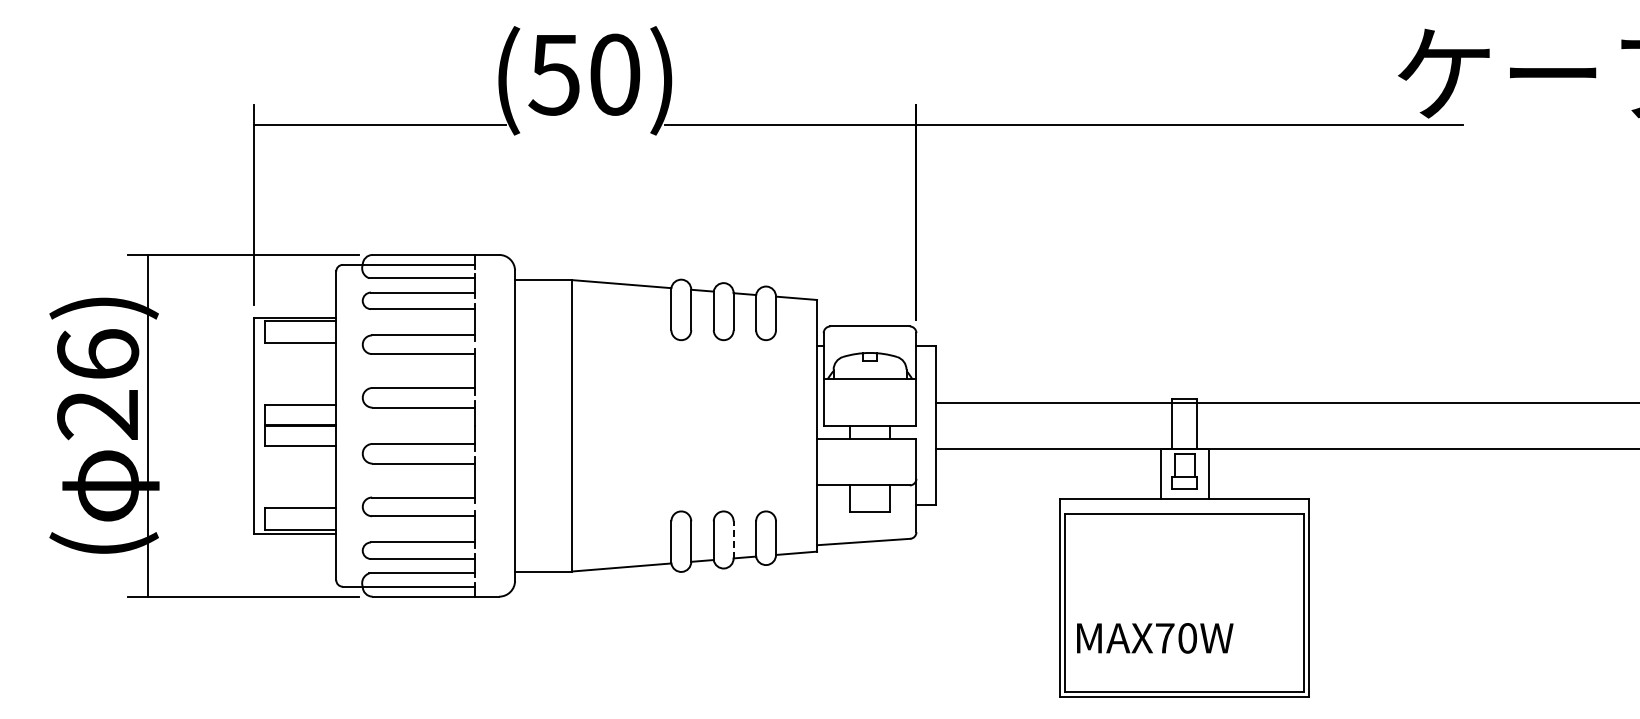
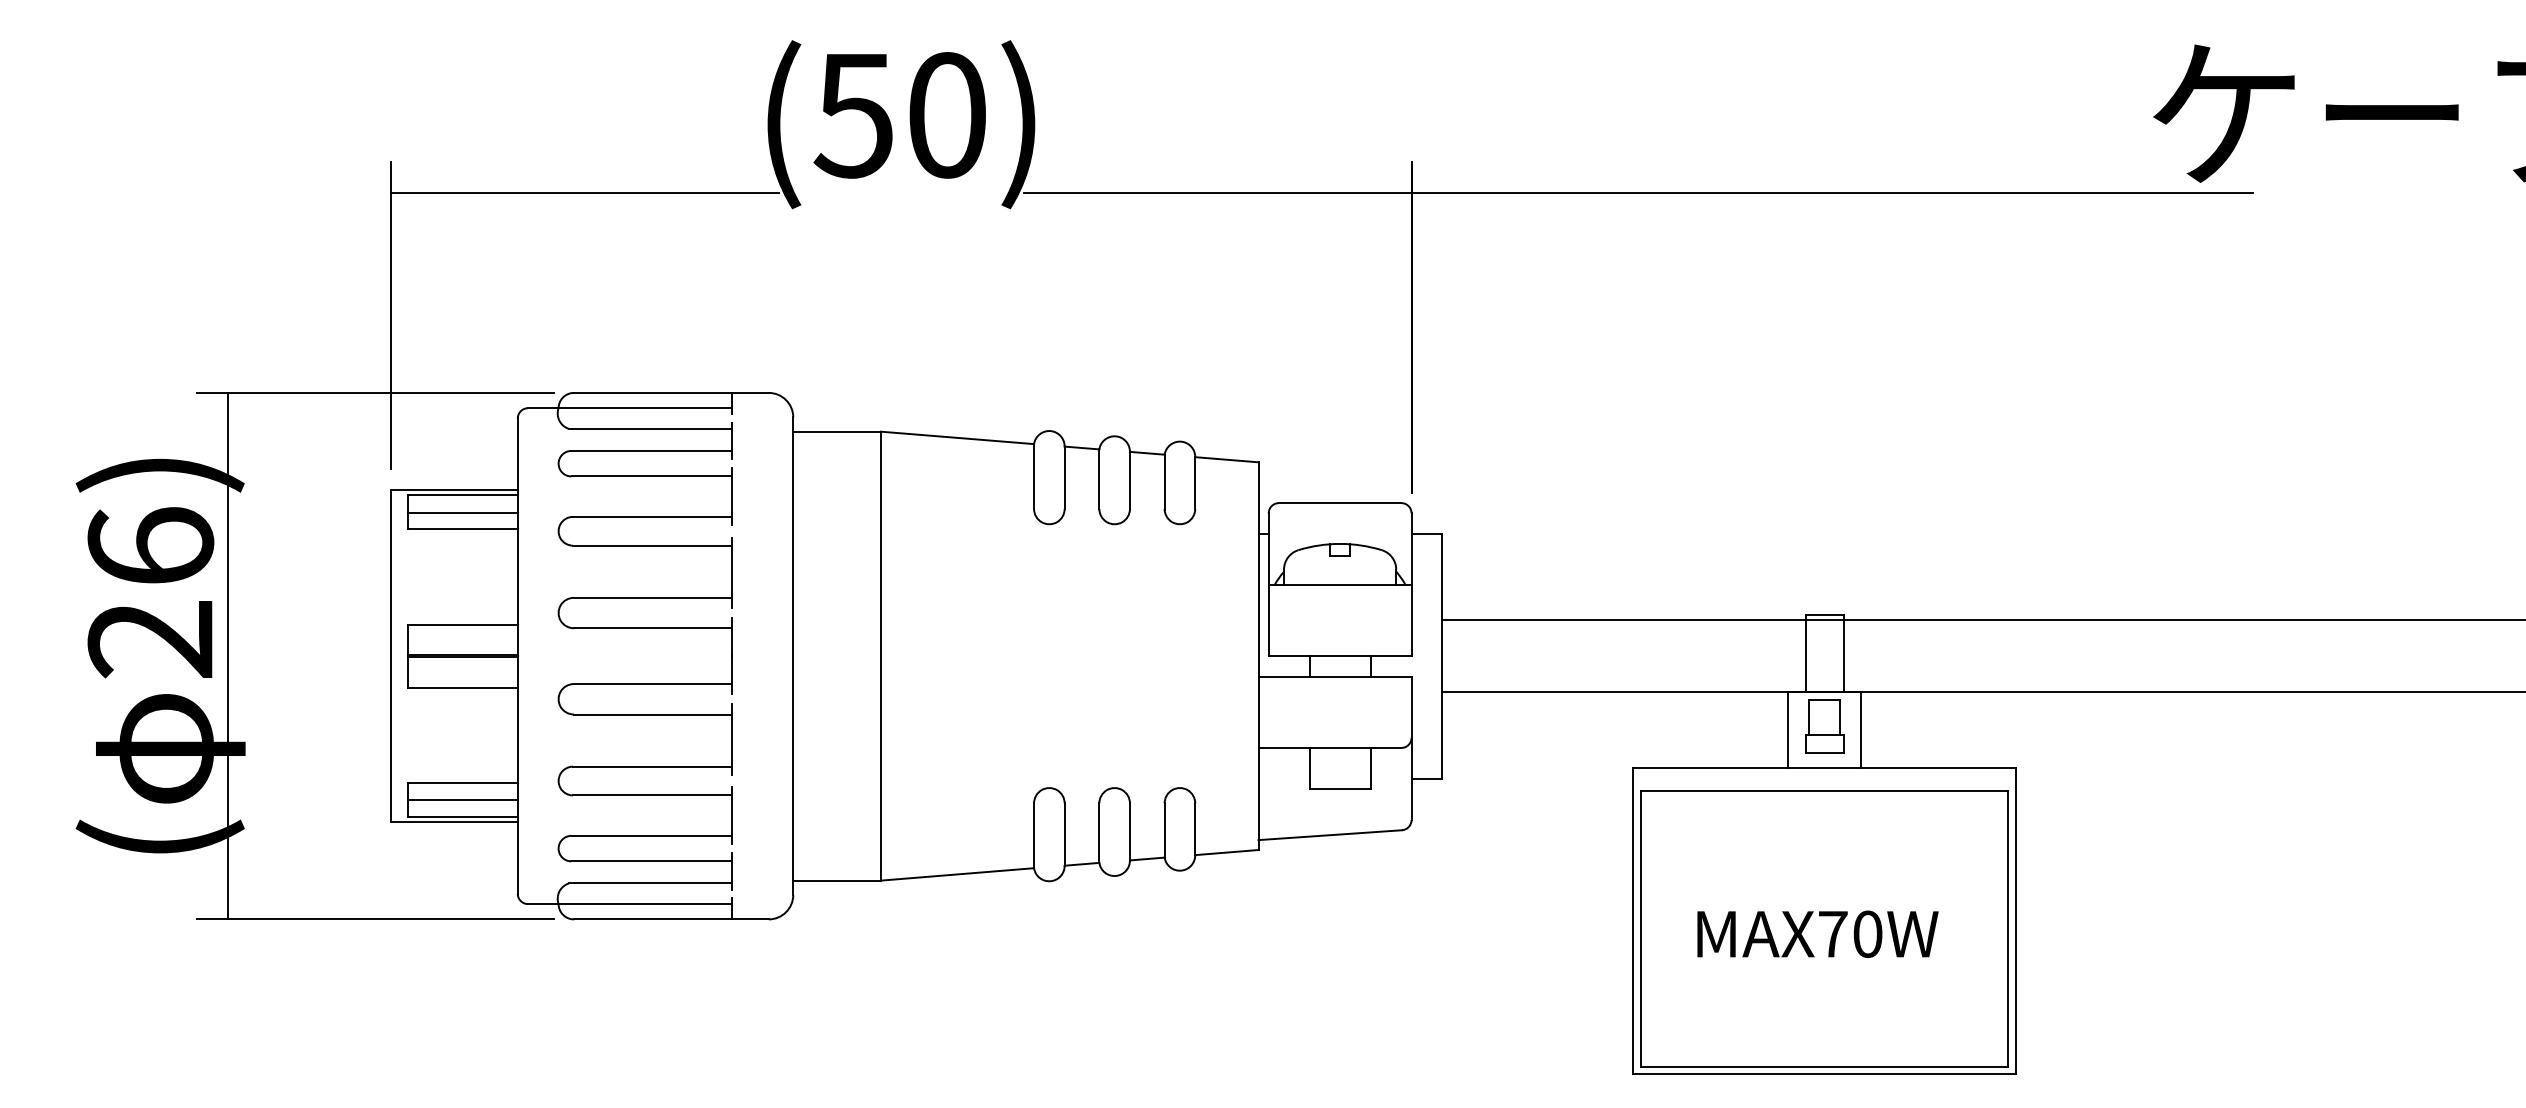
line: (300, 332) -> (462, 512), added
line: (300, 519) -> (462, 800), added
line: (733, 539) -> (1129, 831), dashed -> solid
text: (1155, 638) -> (1818, 934), moved

